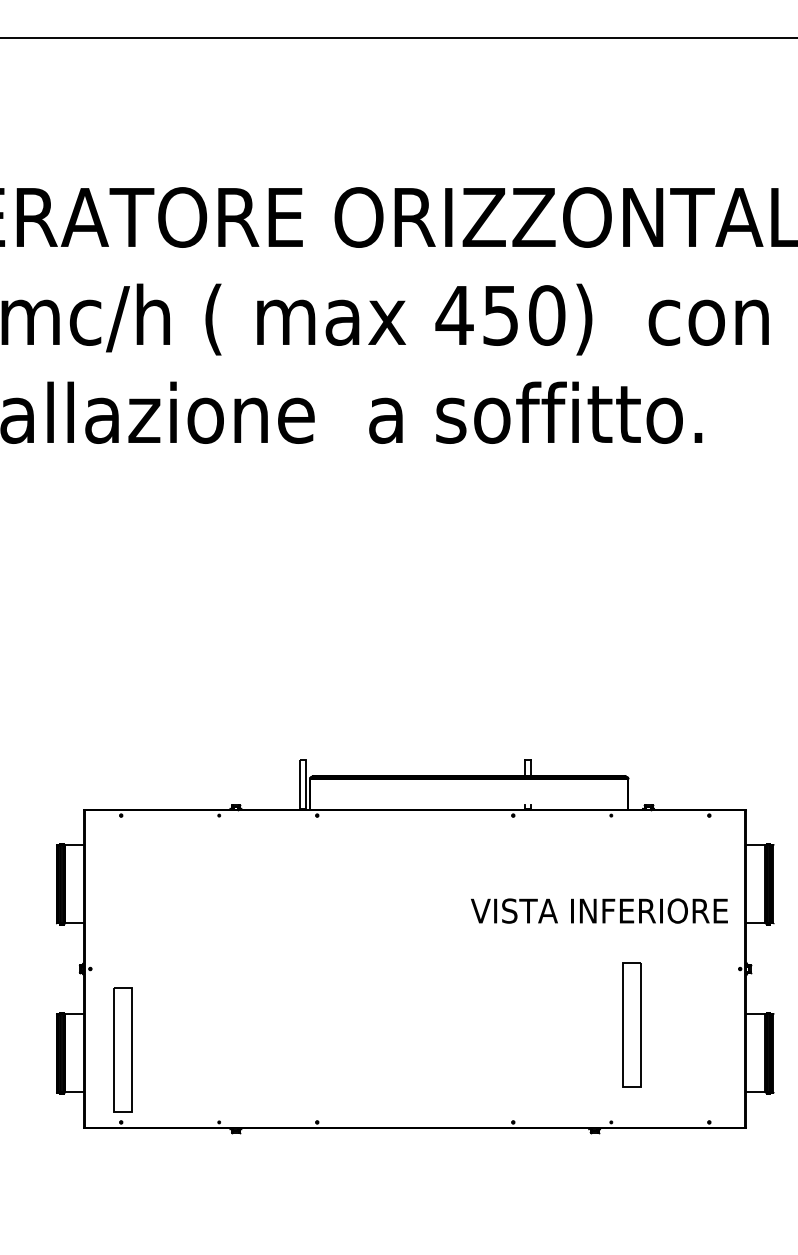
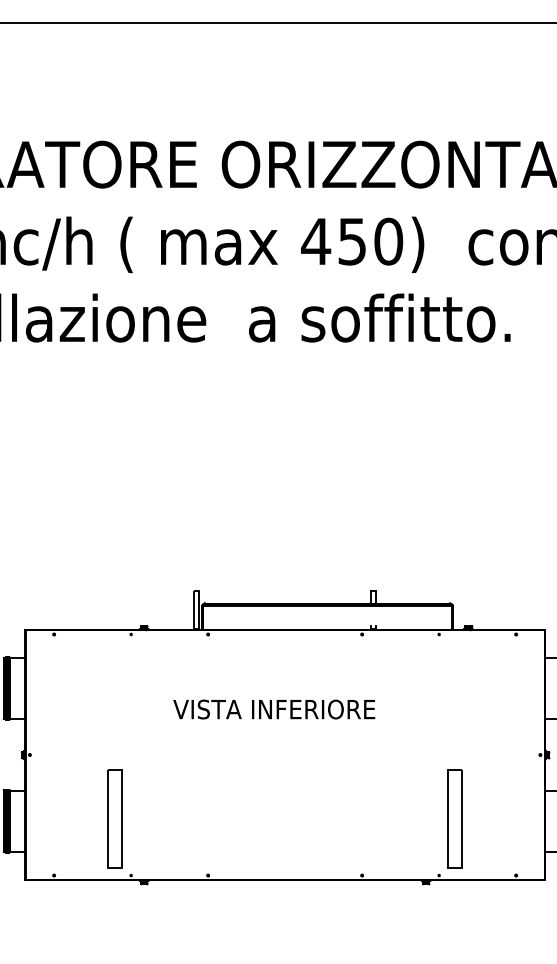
text: (599, 910) -> (274, 709), moved
part: (631, 1024) -> (455, 818), moved
part: (122, 1049) -> (114, 818), moved

